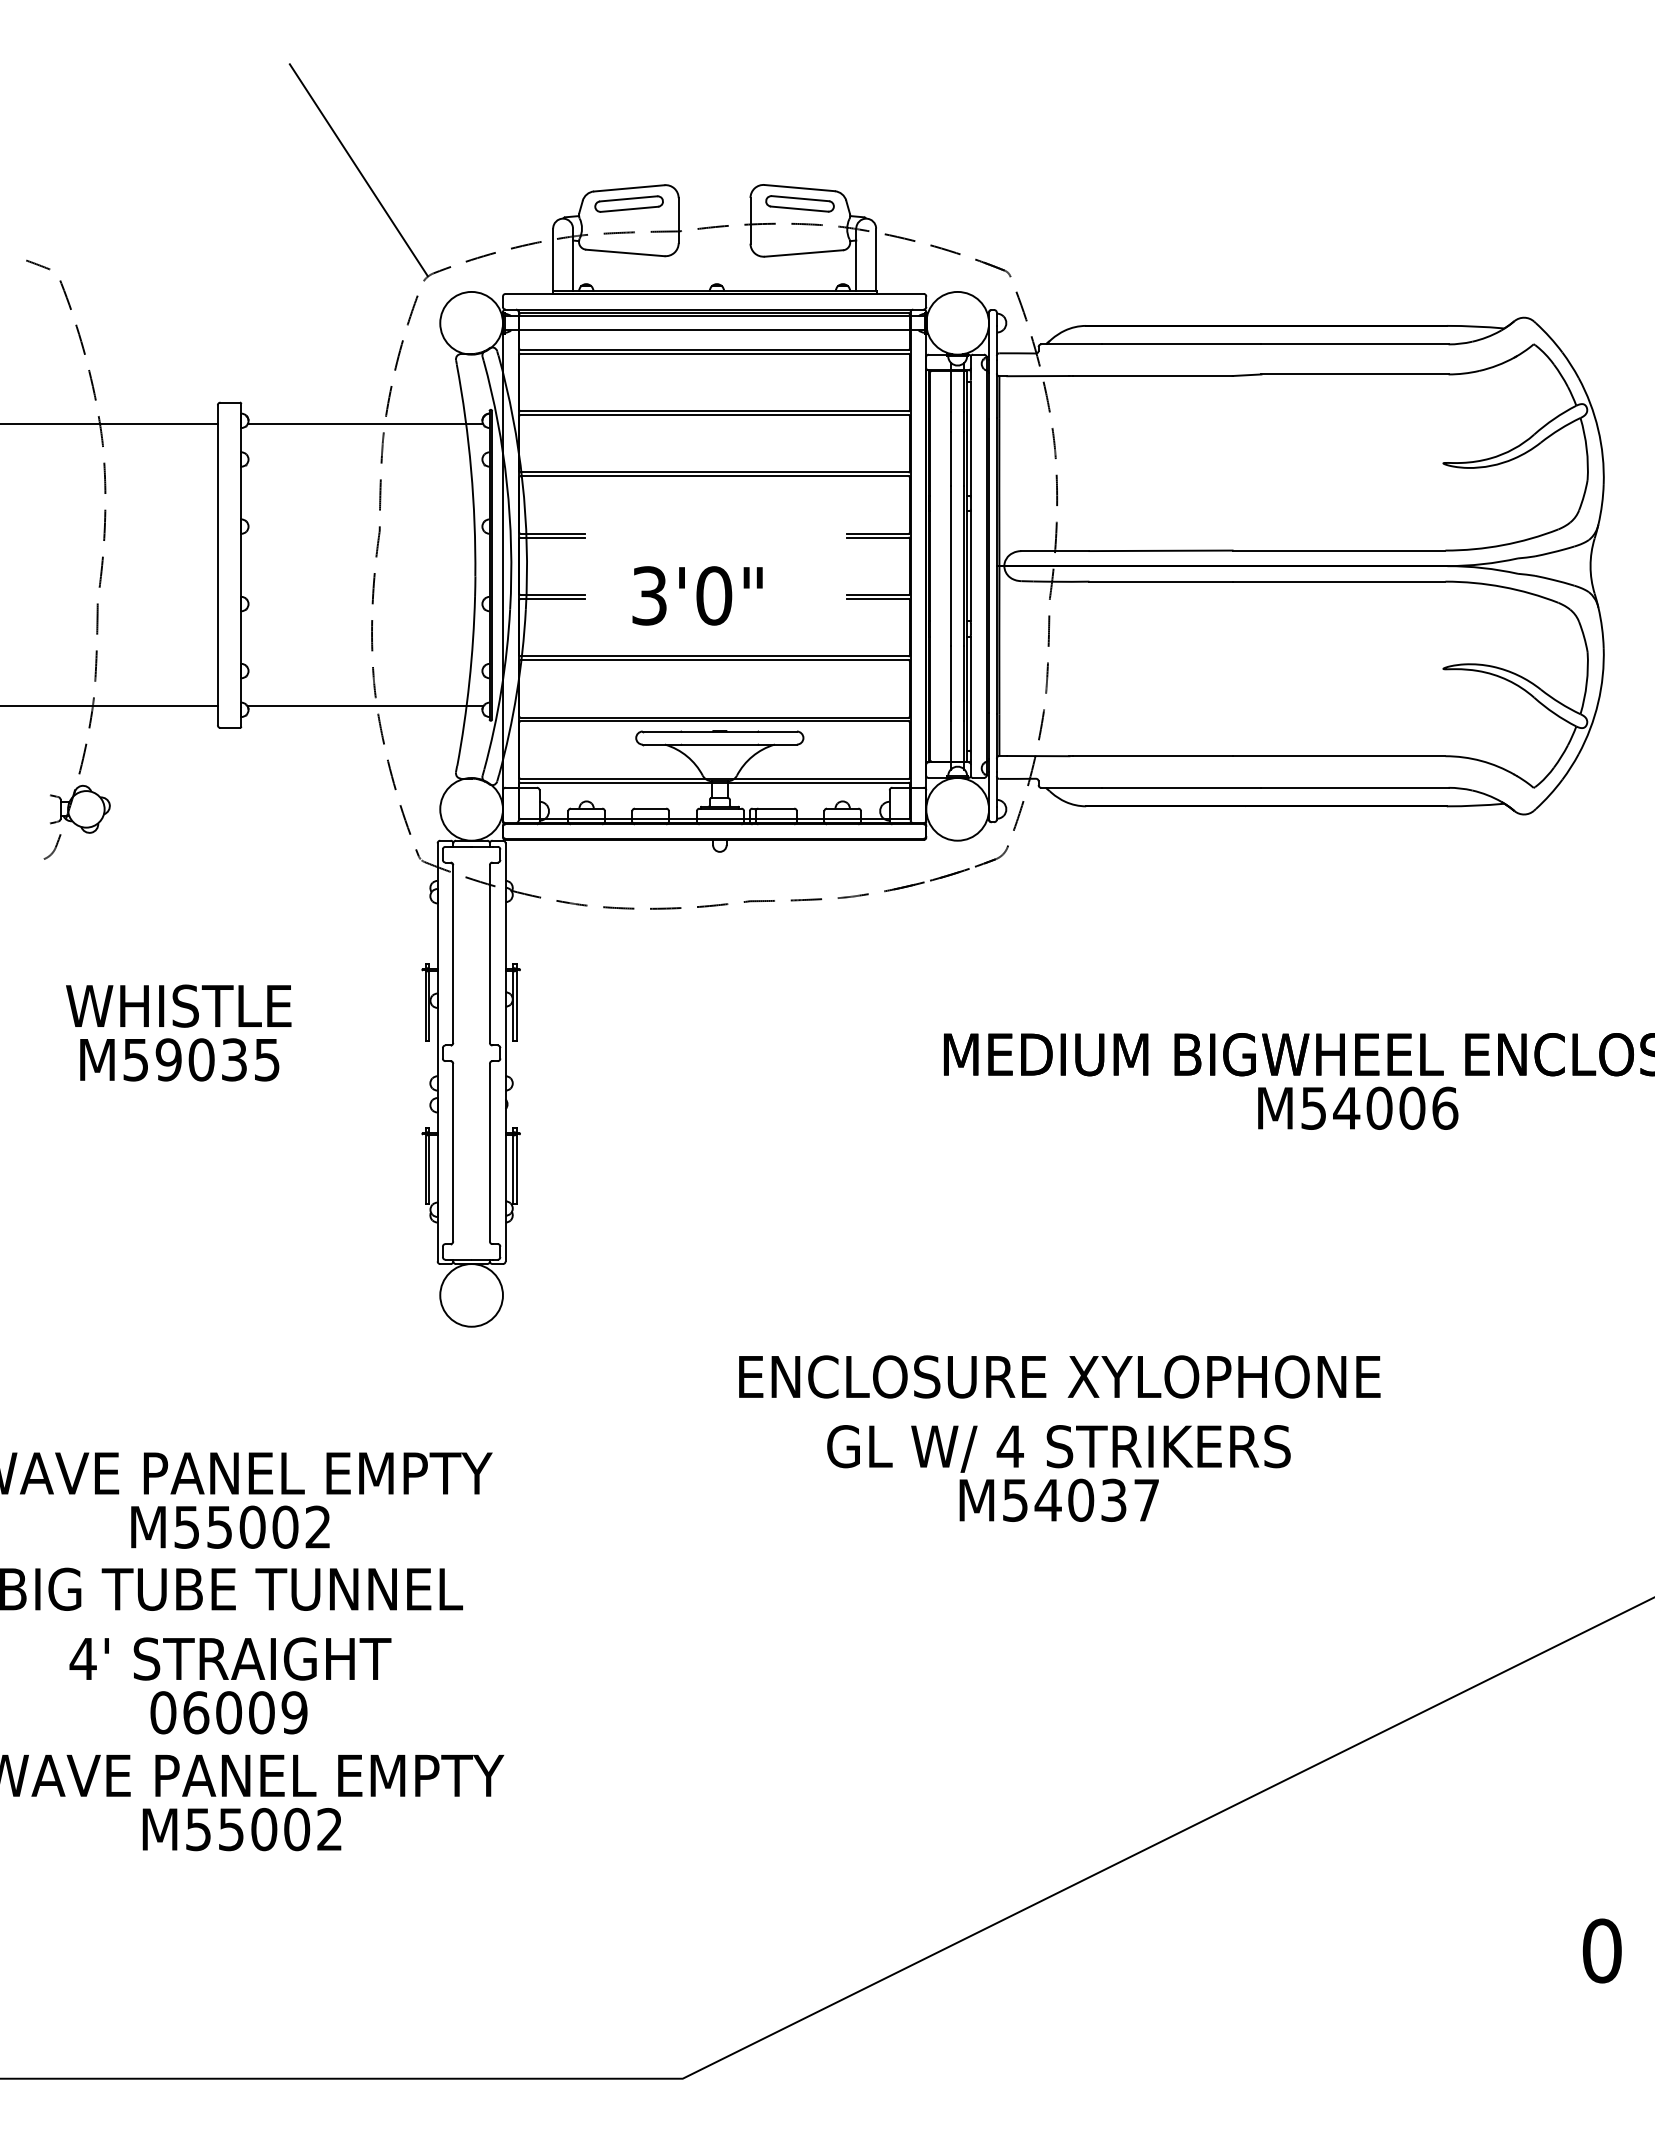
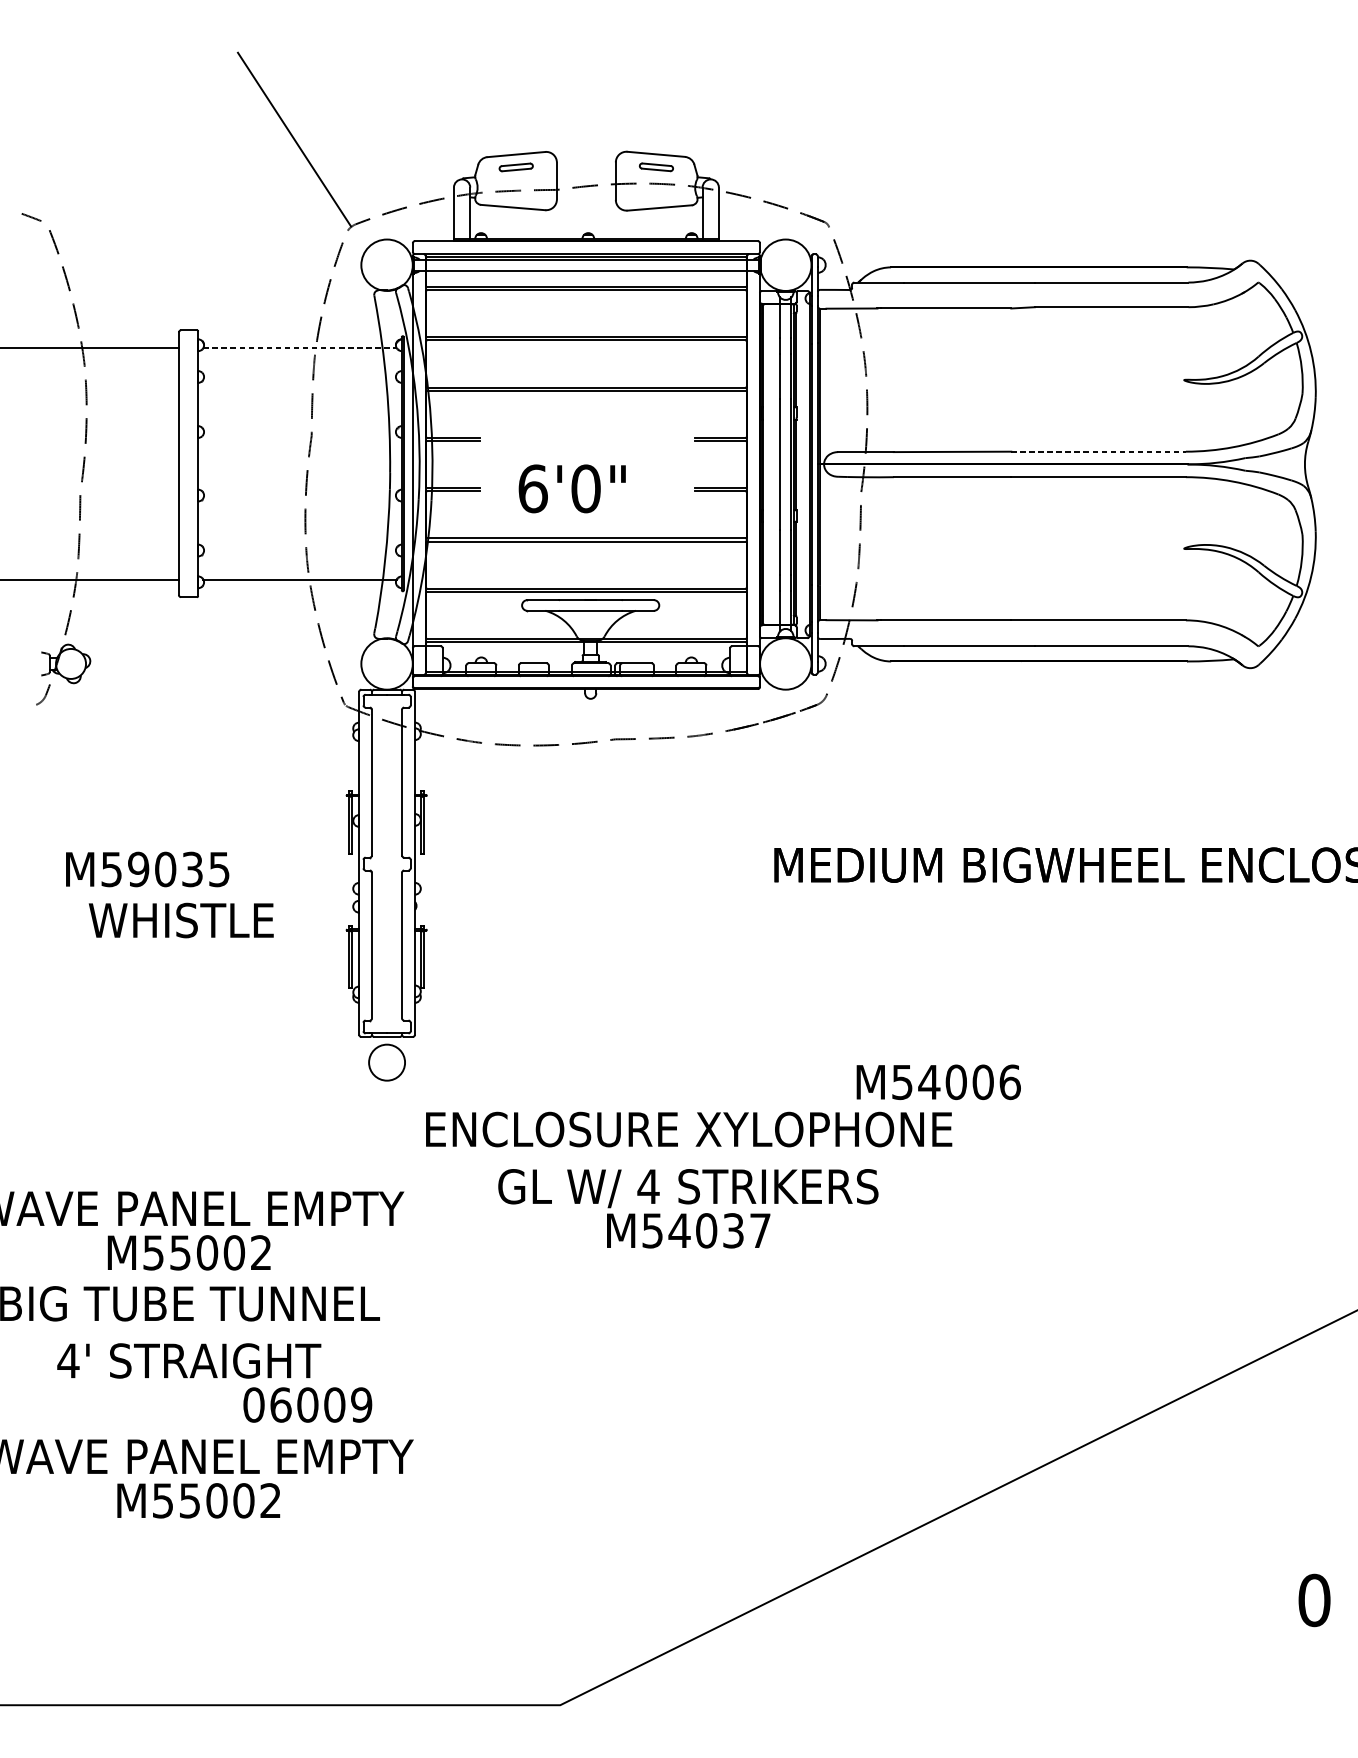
part: (628, 203) -> (515, 166), size x0.6
part: (799, 203) -> (656, 166), size x0.6
line: (365, 424) -> (300, 348), solid -> dashed
line: (1339, 550) -> (1098, 451), solid -> dashed
text: (649, 595) -> (532, 488), 3'0" -> 6'0"
text: (178, 1005) -> (181, 920), moved
text: (1358, 1107) -> (939, 1081), moved
circle: (471, 1295) -> (386, 1062), size x0.7
text: (1059, 1438) -> (688, 1180), moved
text: (228, 1712) -> (307, 1404), moved

